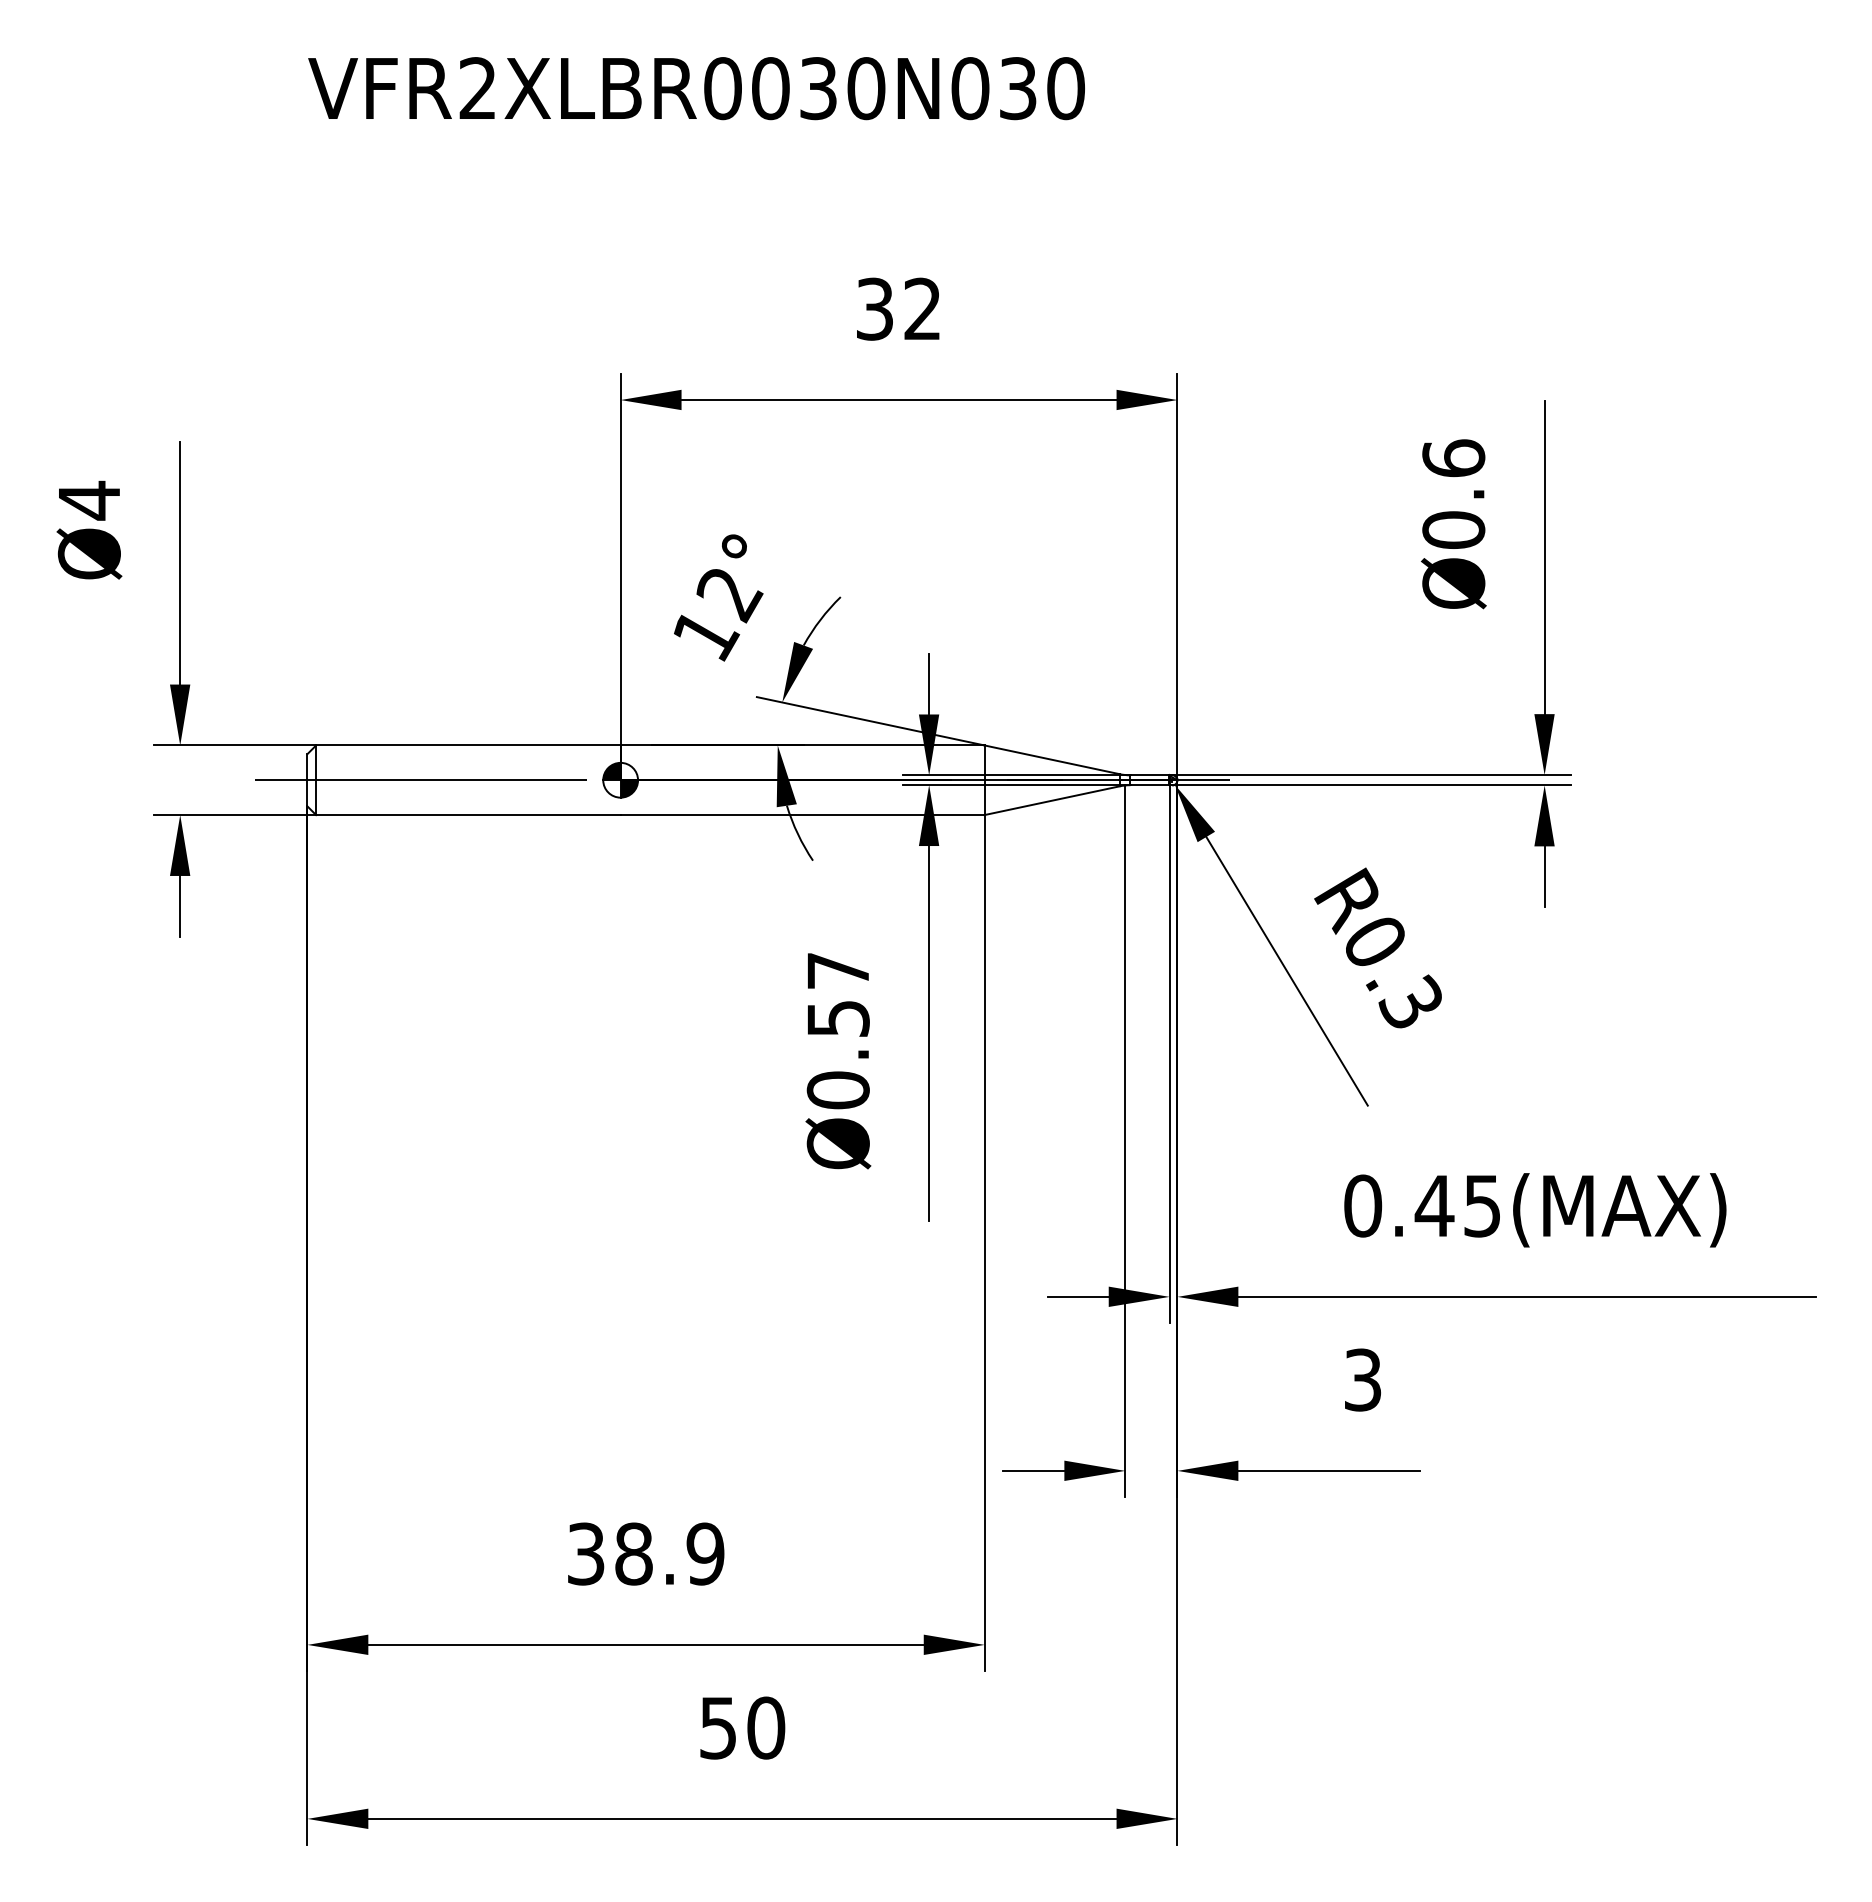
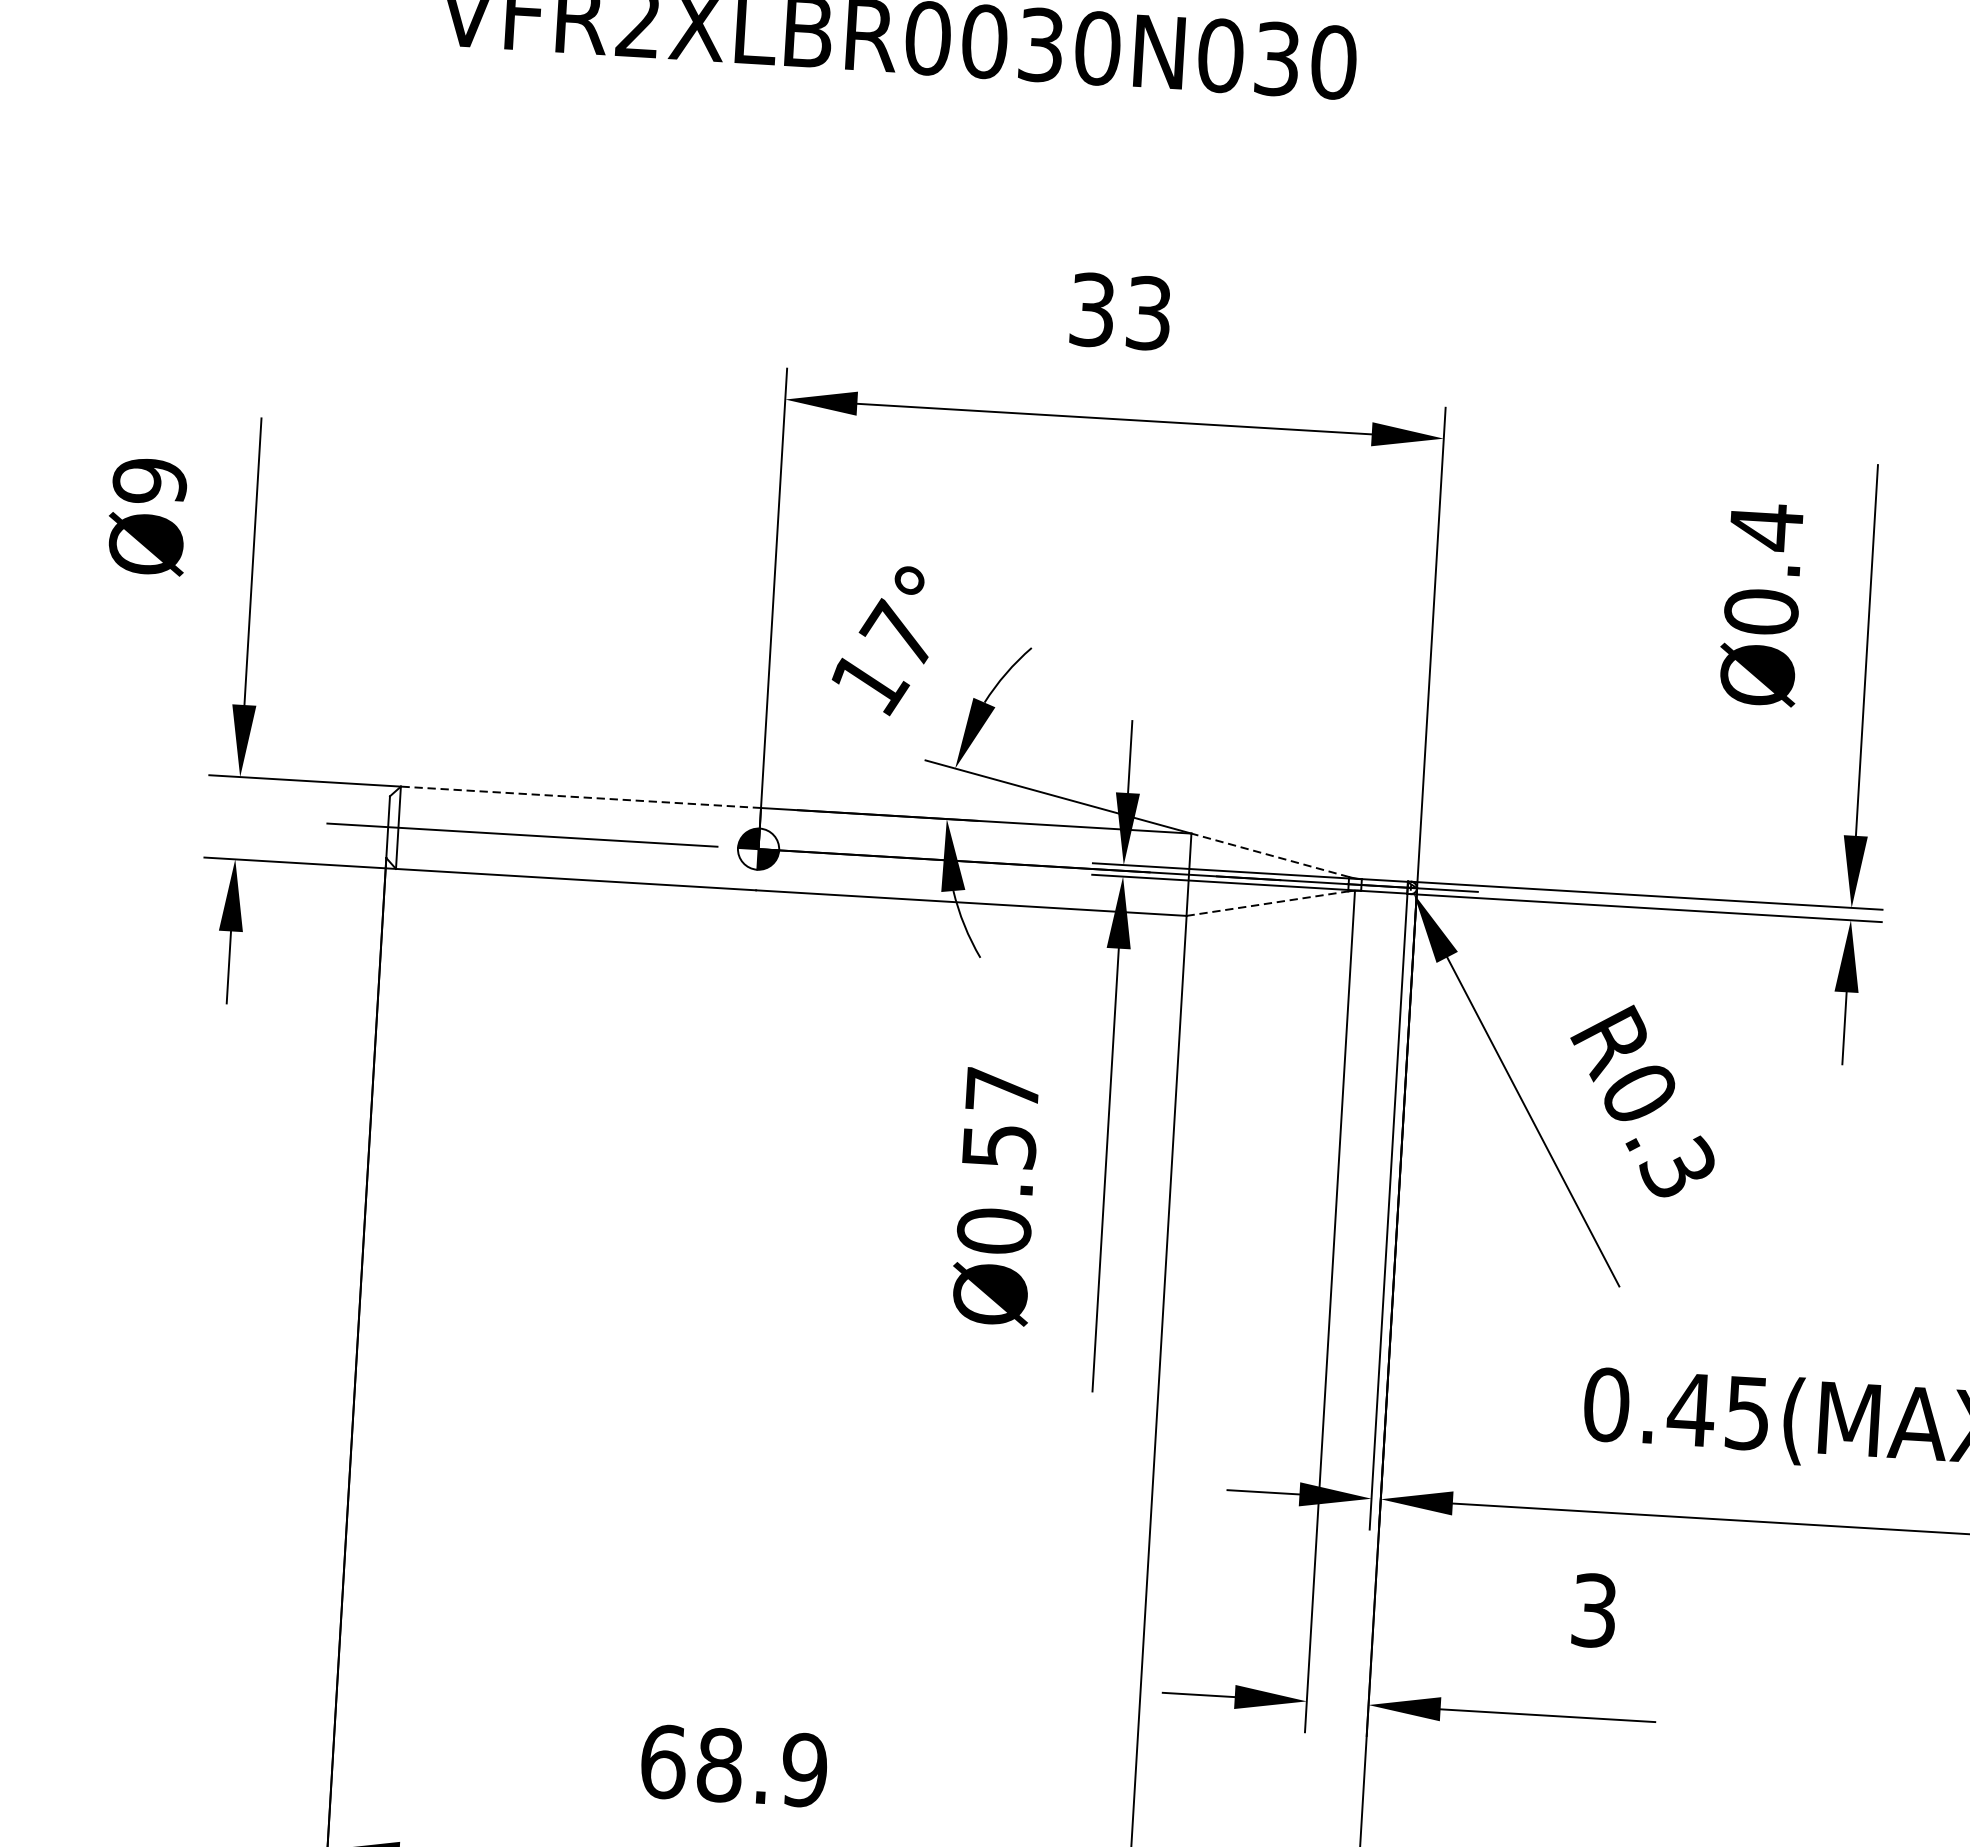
text: (922, 308) -> (1148, 312), 32 -> 33
text: (1453, 458) -> (1766, 527), Ø0.6 -> Ø0.4
text: (88, 500) -> (148, 480), Ø4 -> Ø9
text: (728, 592) -> (899, 634), 12° -> 17°
line: (467, 745) -> (579, 797), solid -> dashed
line: (1051, 759) -> (1269, 854), solid -> dashed
line: (1052, 800) -> (1267, 903), solid -> dashed
text: (586, 1553) -> (663, 1761), 38.9 -> 68.9

